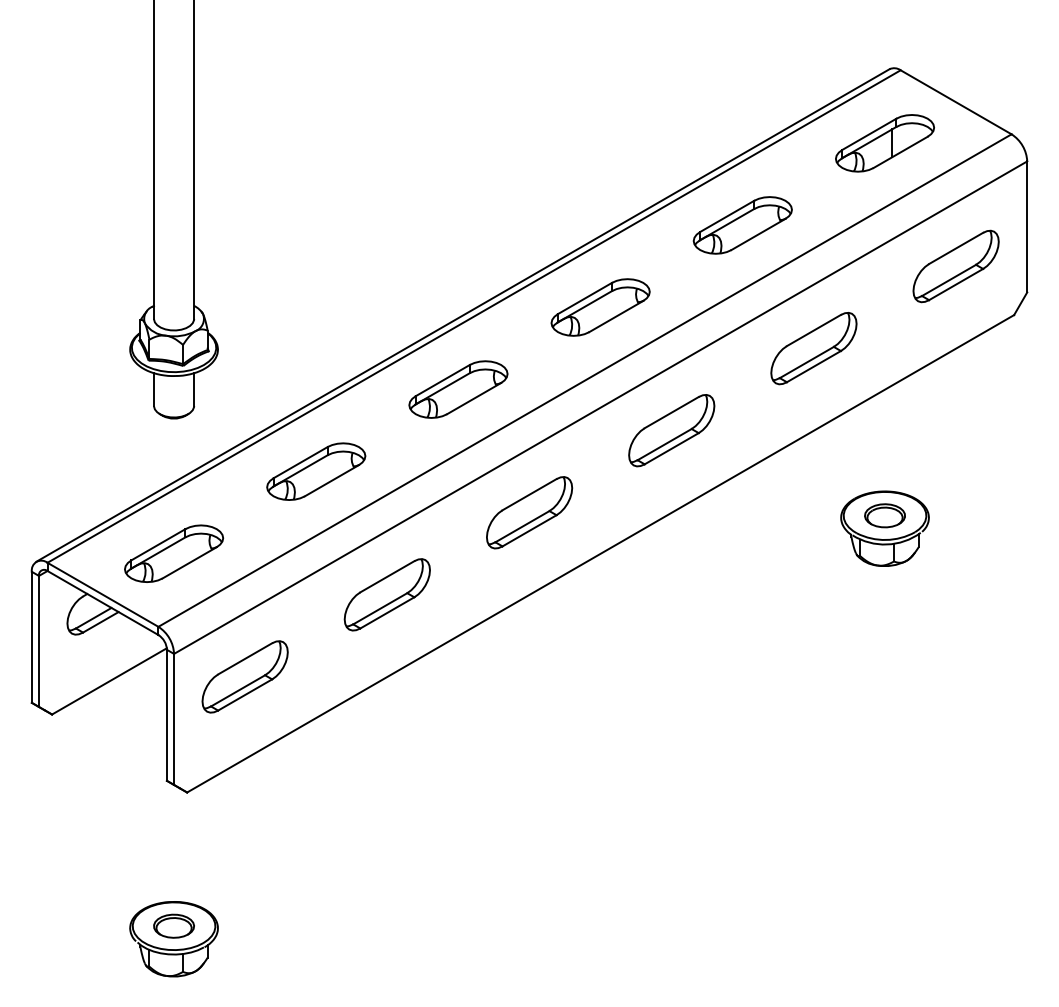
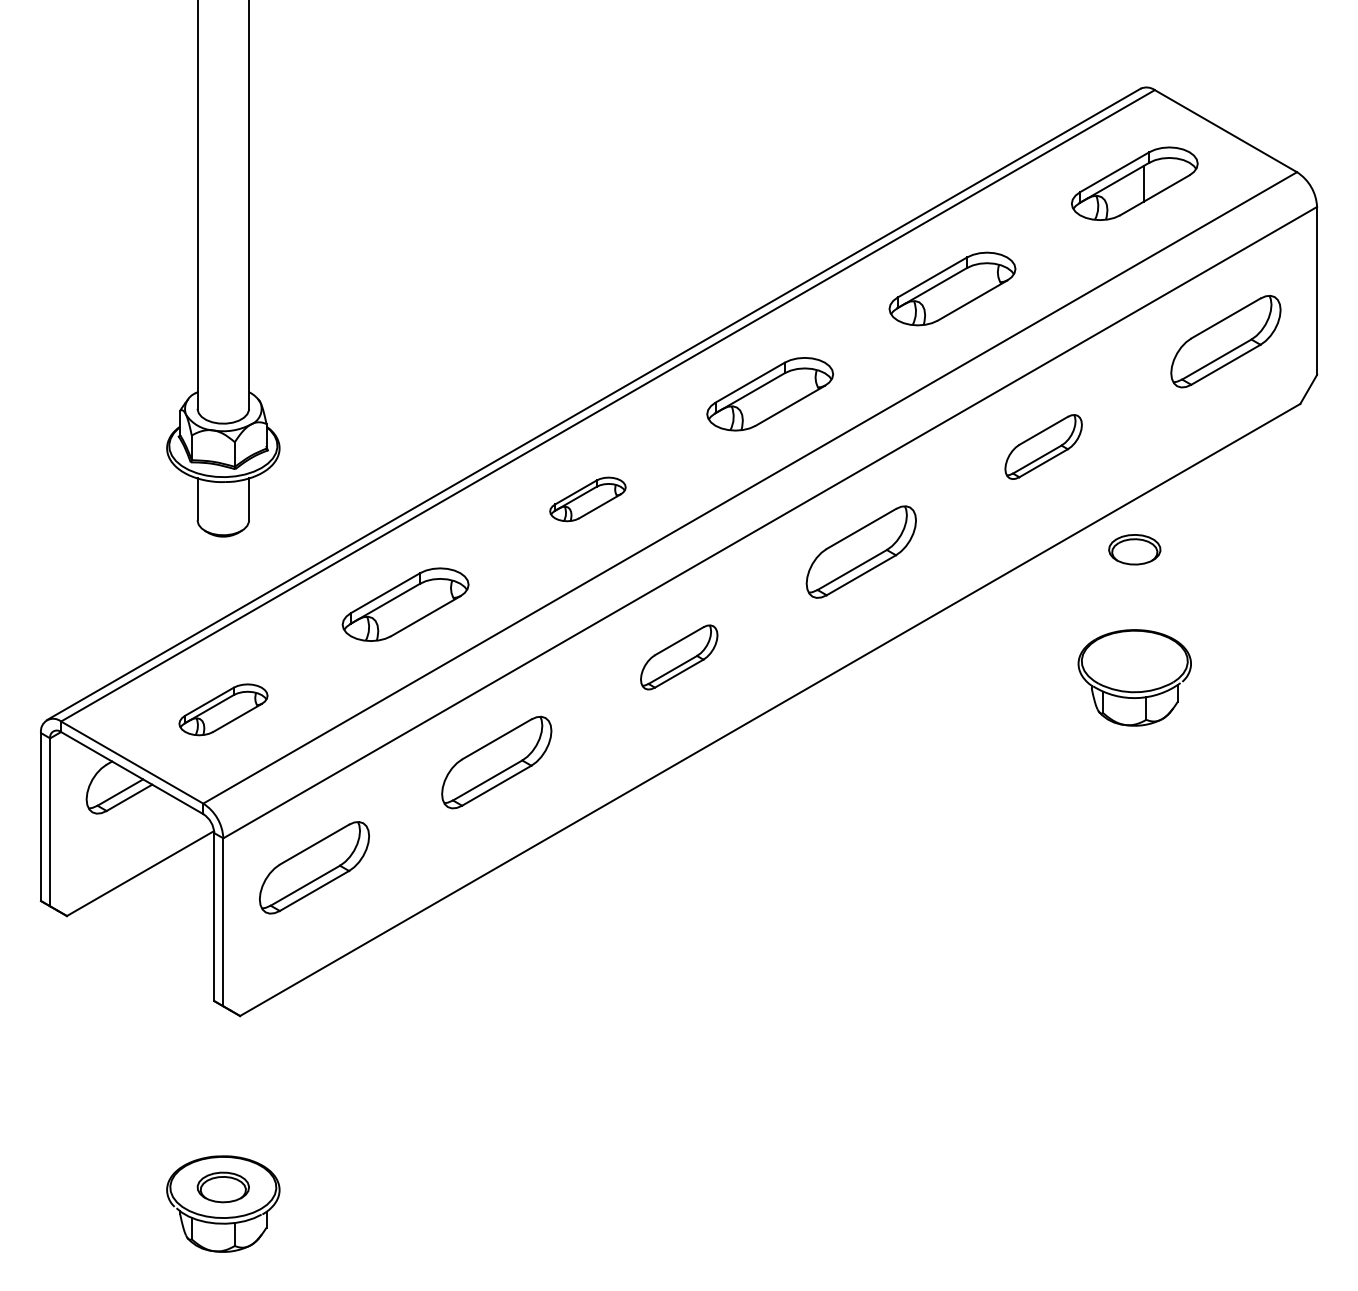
part: (813, 348) -> (1043, 446), size x0.7
part: (458, 389) -> (587, 499), size x0.6
part: (529, 512) -> (679, 657), size x0.7
part: (884, 515) -> (1134, 549), moved
part: (174, 553) -> (223, 709), size x0.7

